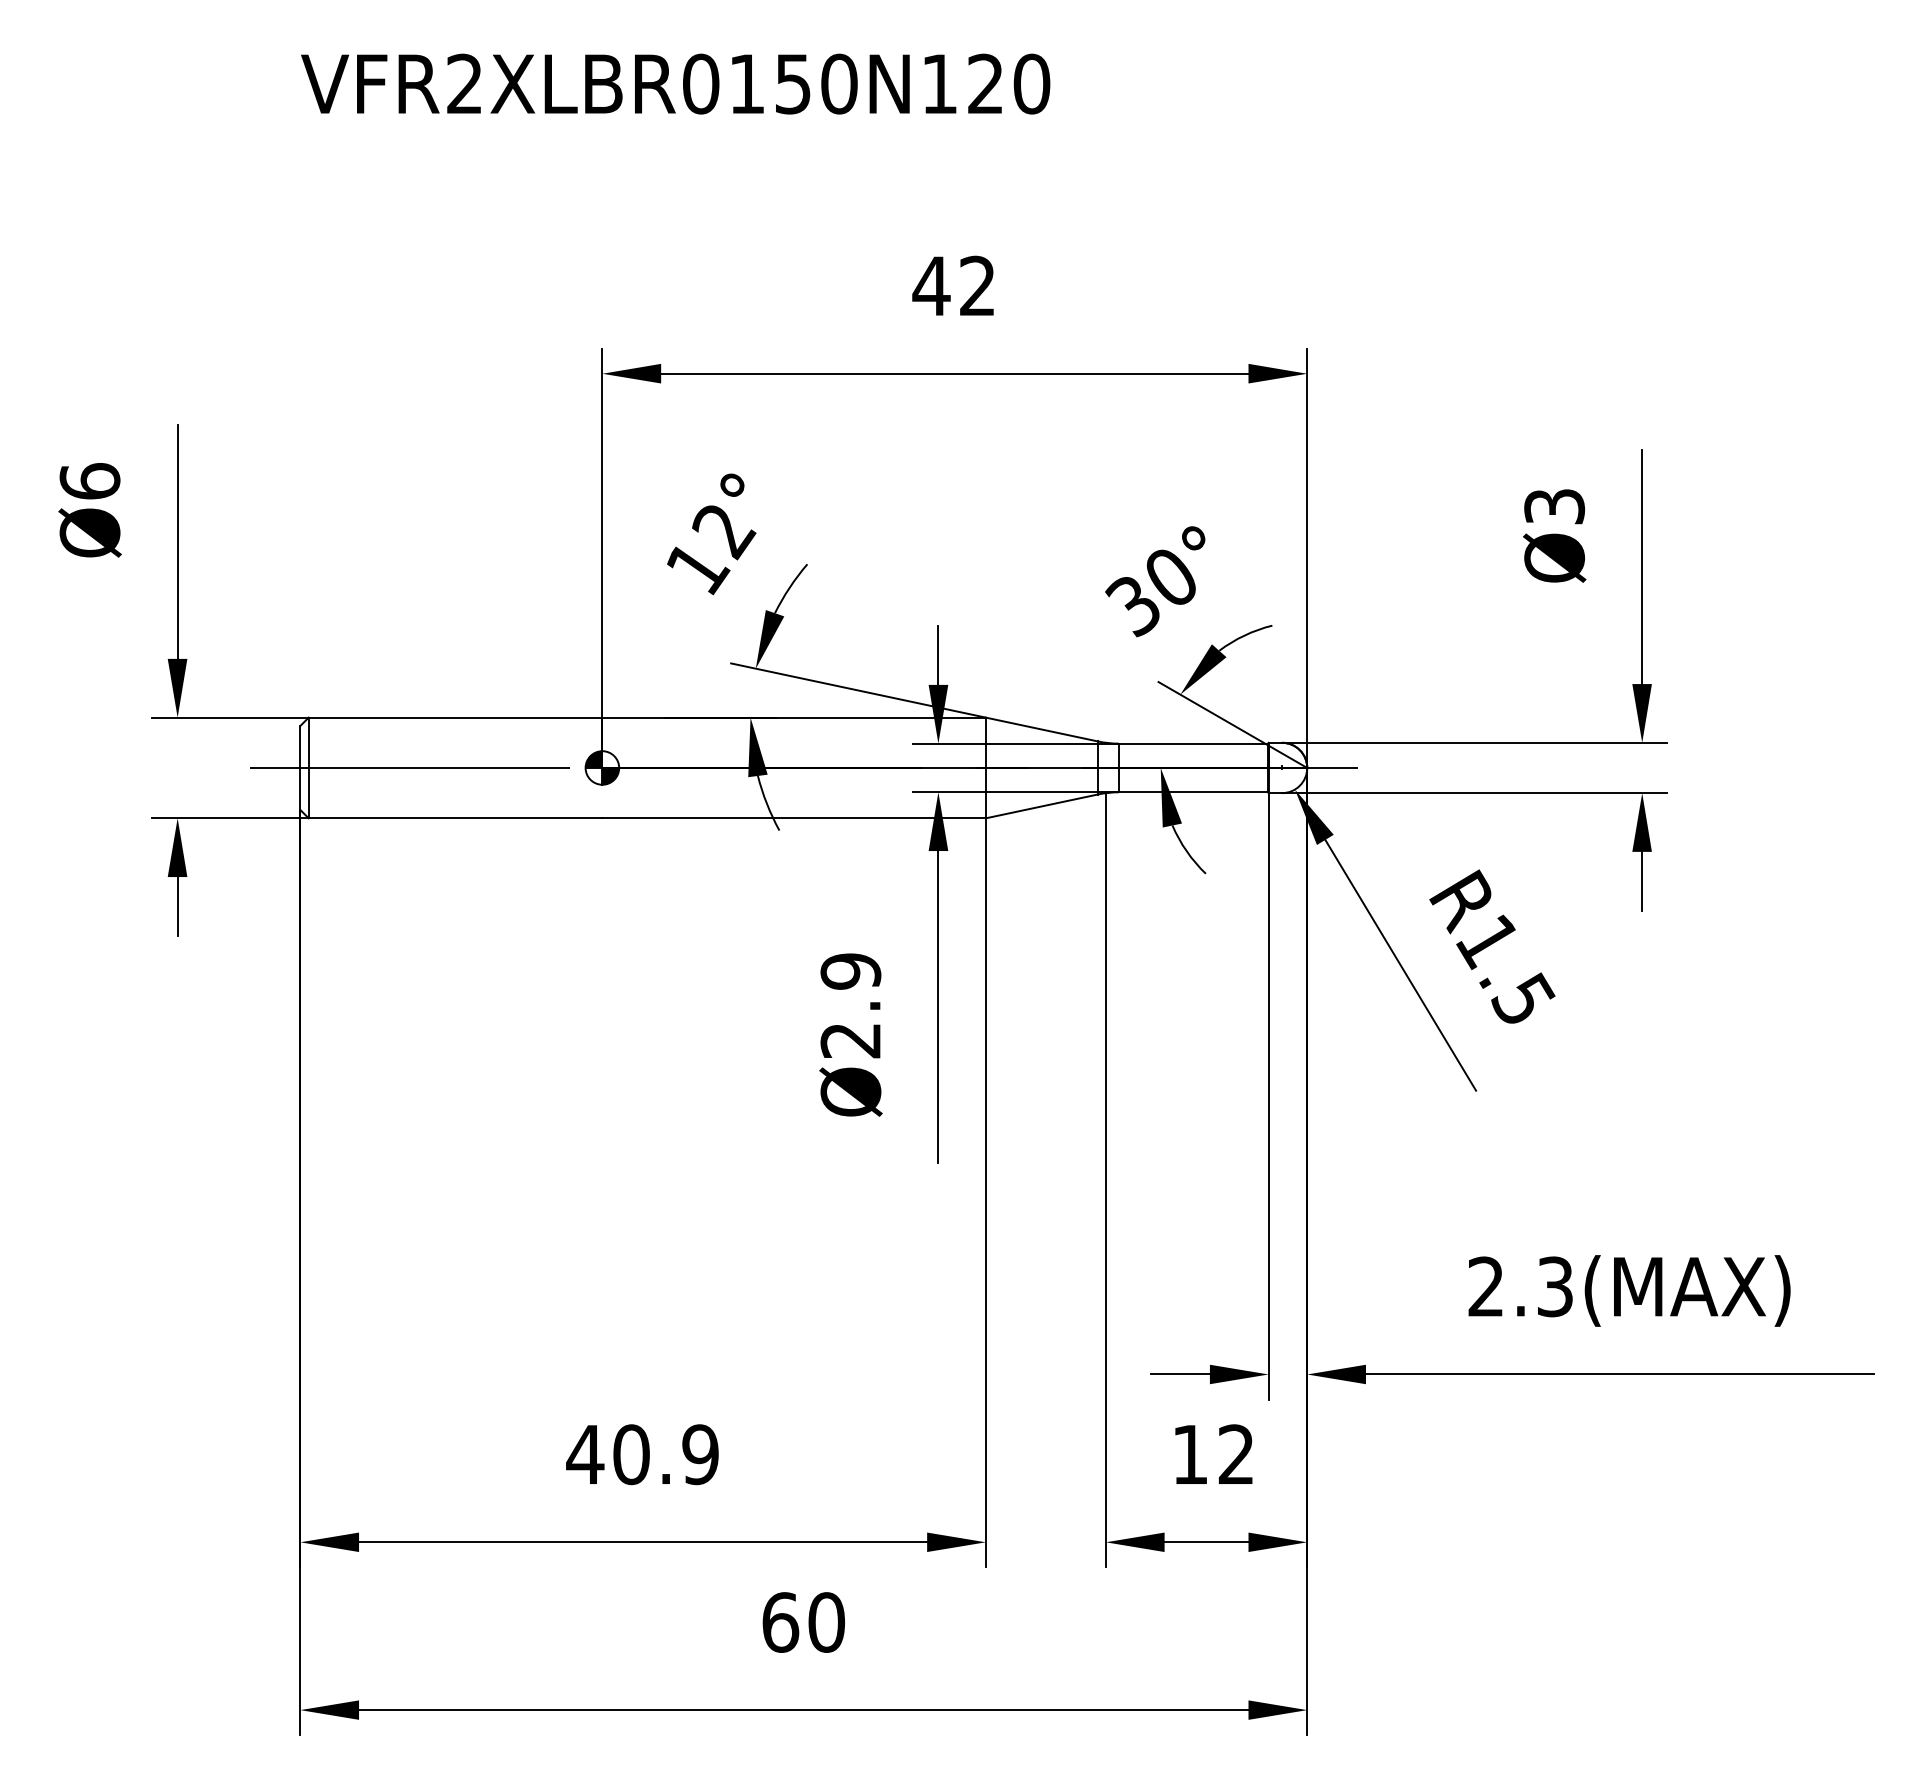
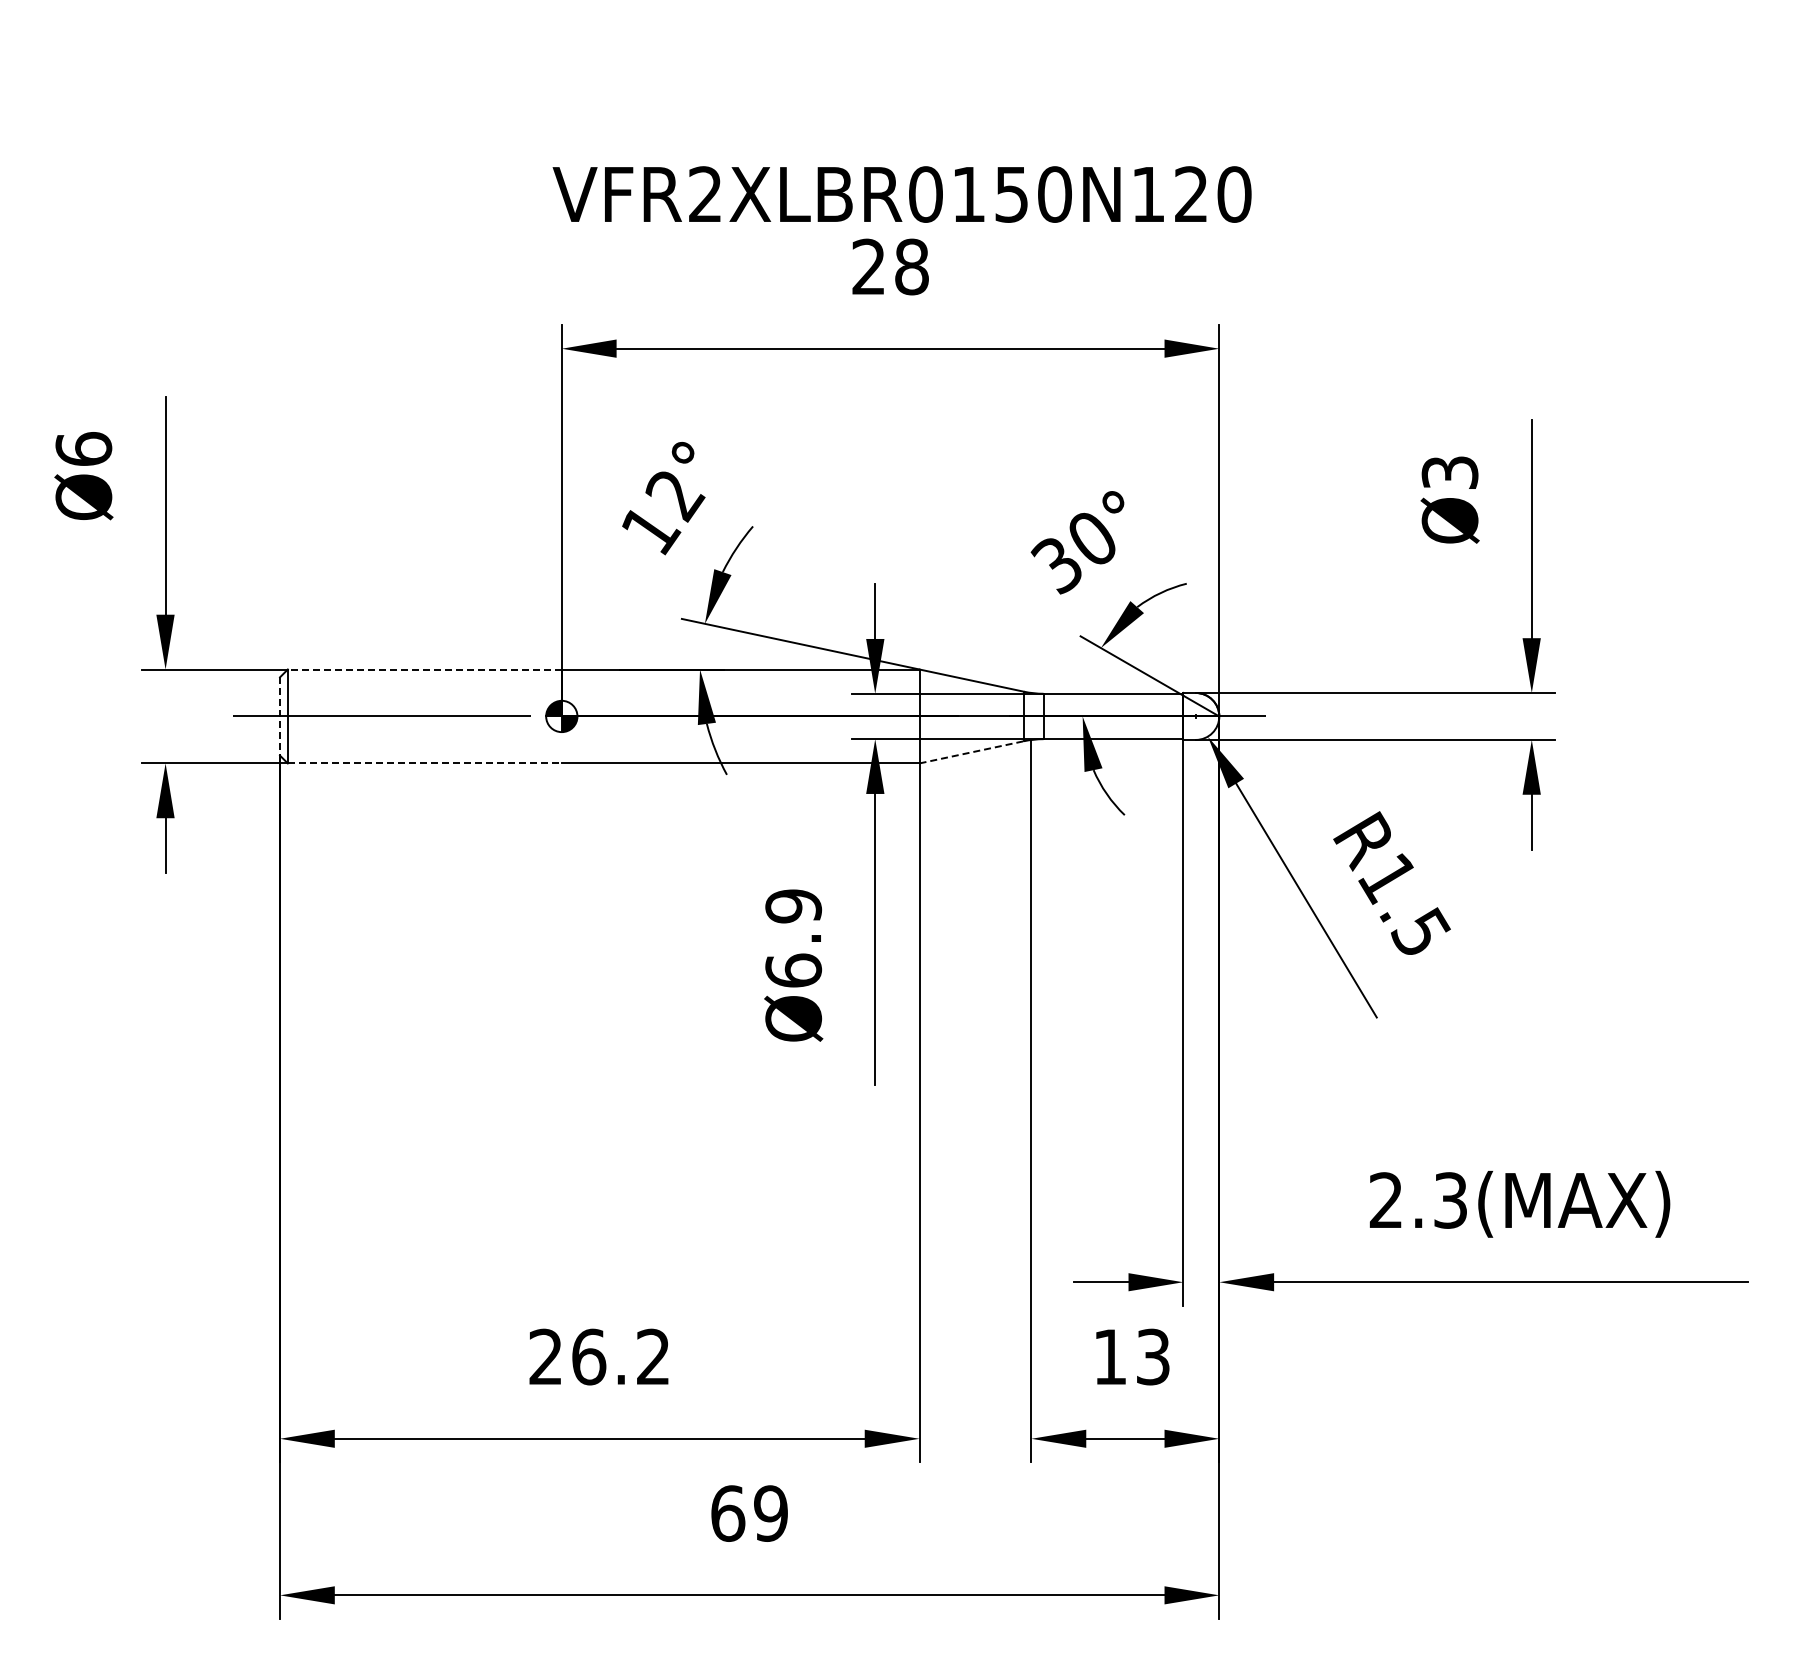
text: (674, 84) -> (901, 194), moved
text: (953, 285) -> (889, 266), 42 -> 28
line: (455, 717) -> (424, 669), solid -> dashed
line: (300, 768) -> (280, 716), solid -> dashed
line: (1042, 806) -> (972, 752), solid -> dashed
line: (455, 818) -> (424, 763), solid -> dashed
text: (850, 1040) -> (793, 970), Ø2.9 -> Ø6.9
text: (642, 1454) -> (599, 1356), 40.9 -> 26.2
text: (1235, 1454) -> (1152, 1356), 12 -> 13
text: (827, 1622) -> (771, 1513), 60 -> 69

